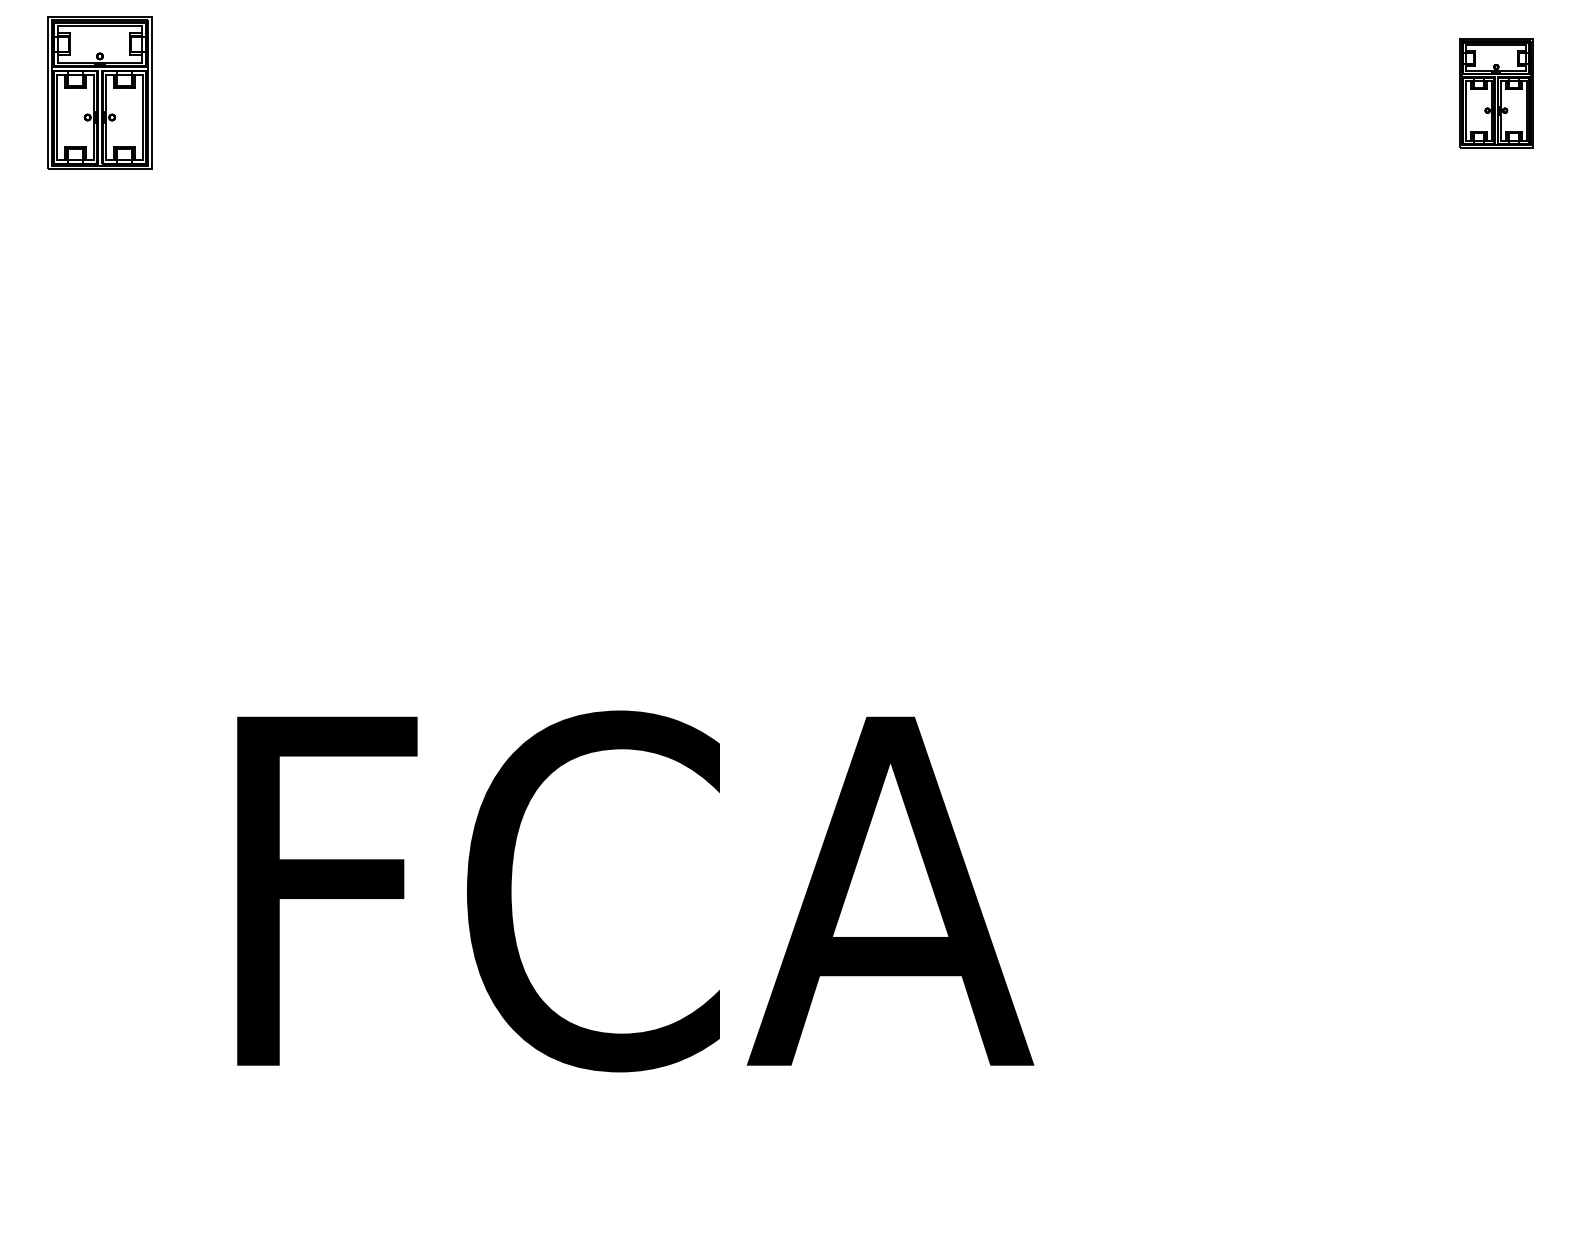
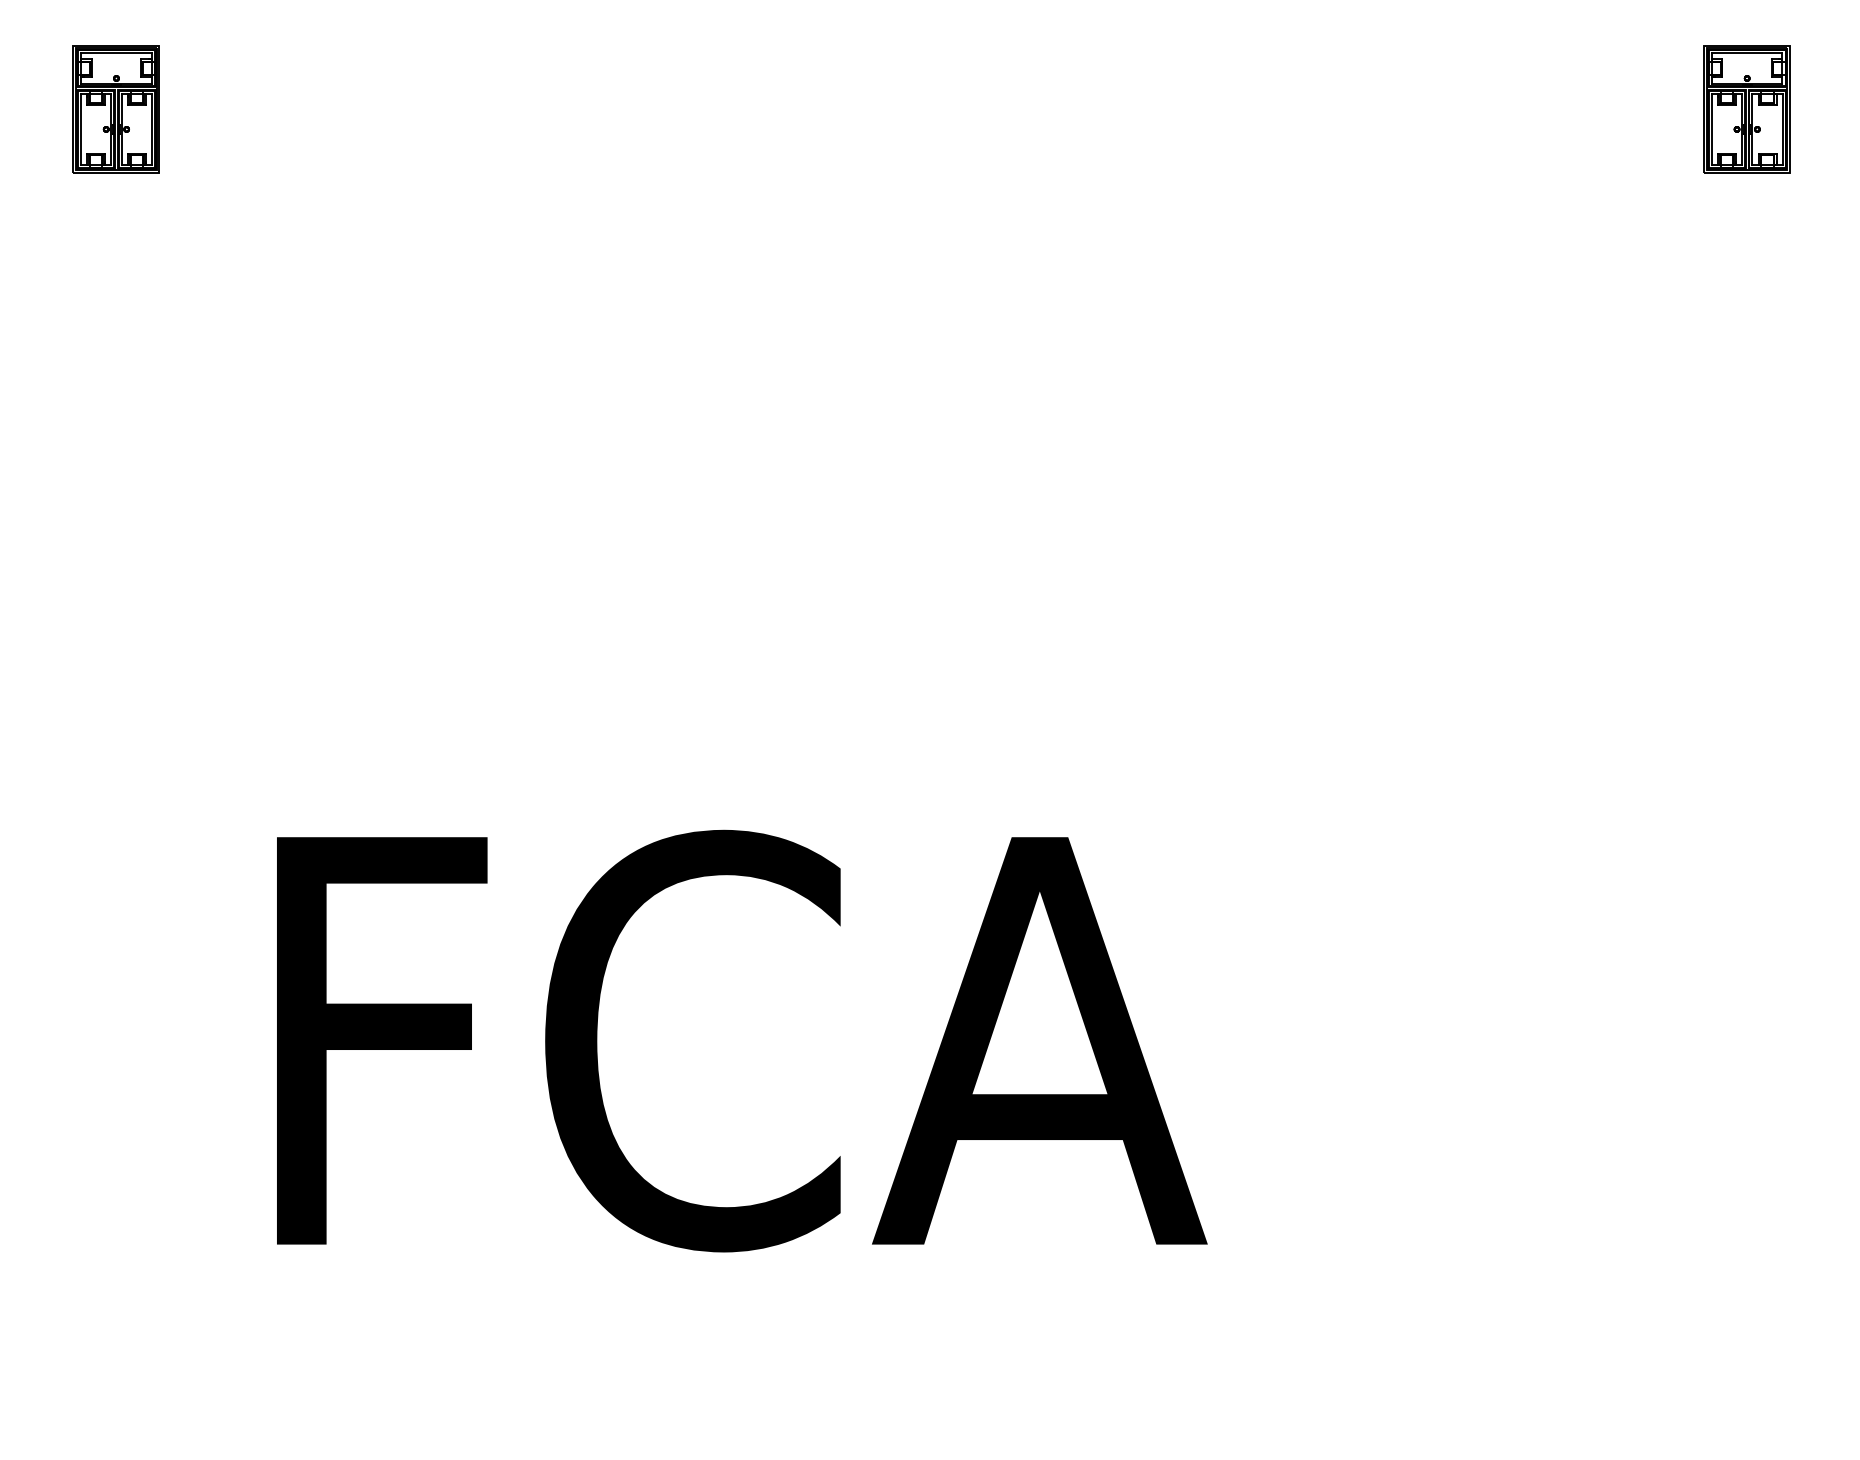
part: (98, 93) -> (115, 109), size x0.71

